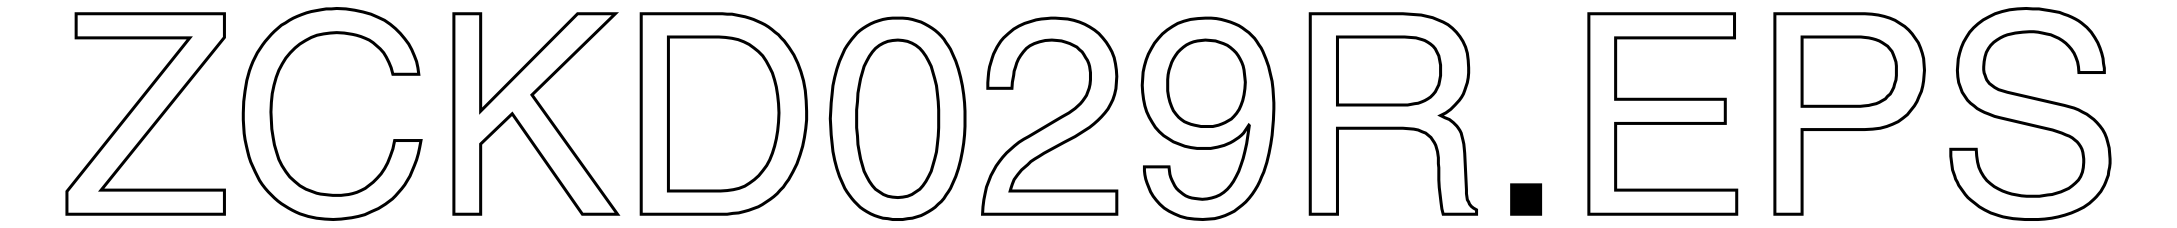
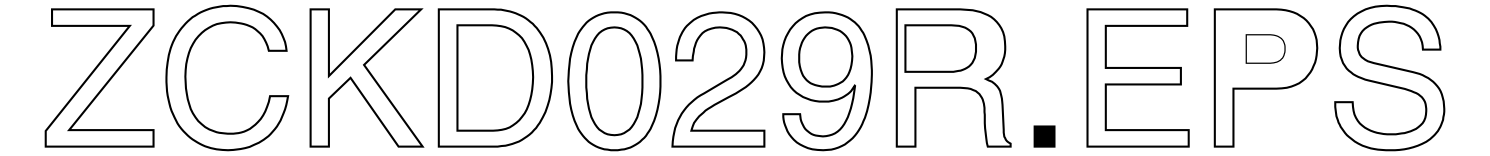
part: (1388, 70) -> (940, 48), moved
part: (1848, 70) -> (1265, 48), size x0.6

